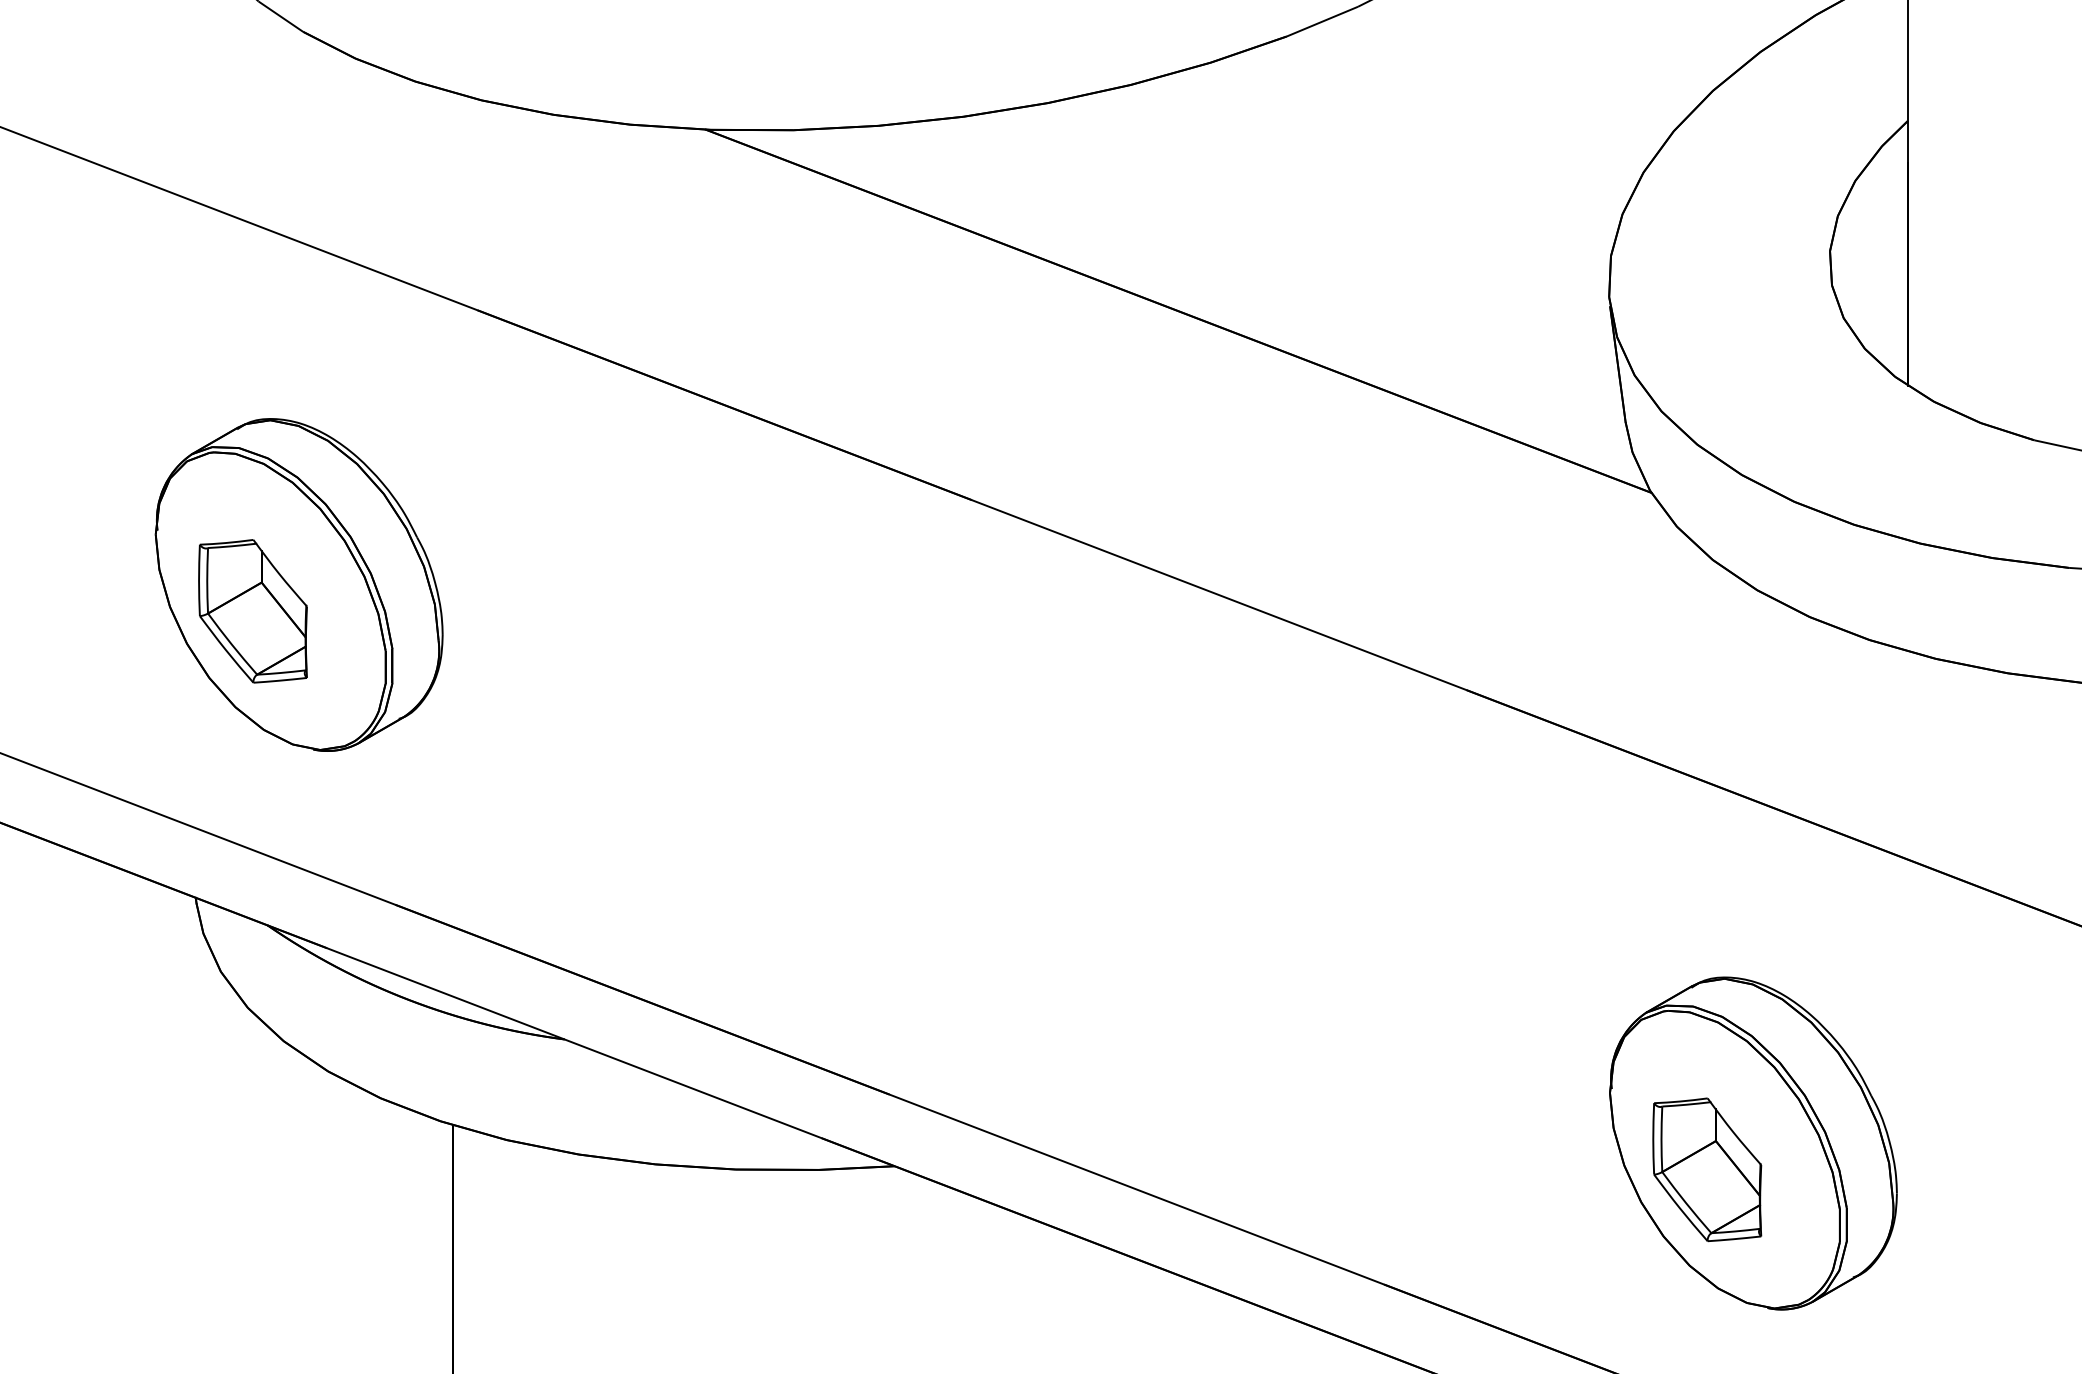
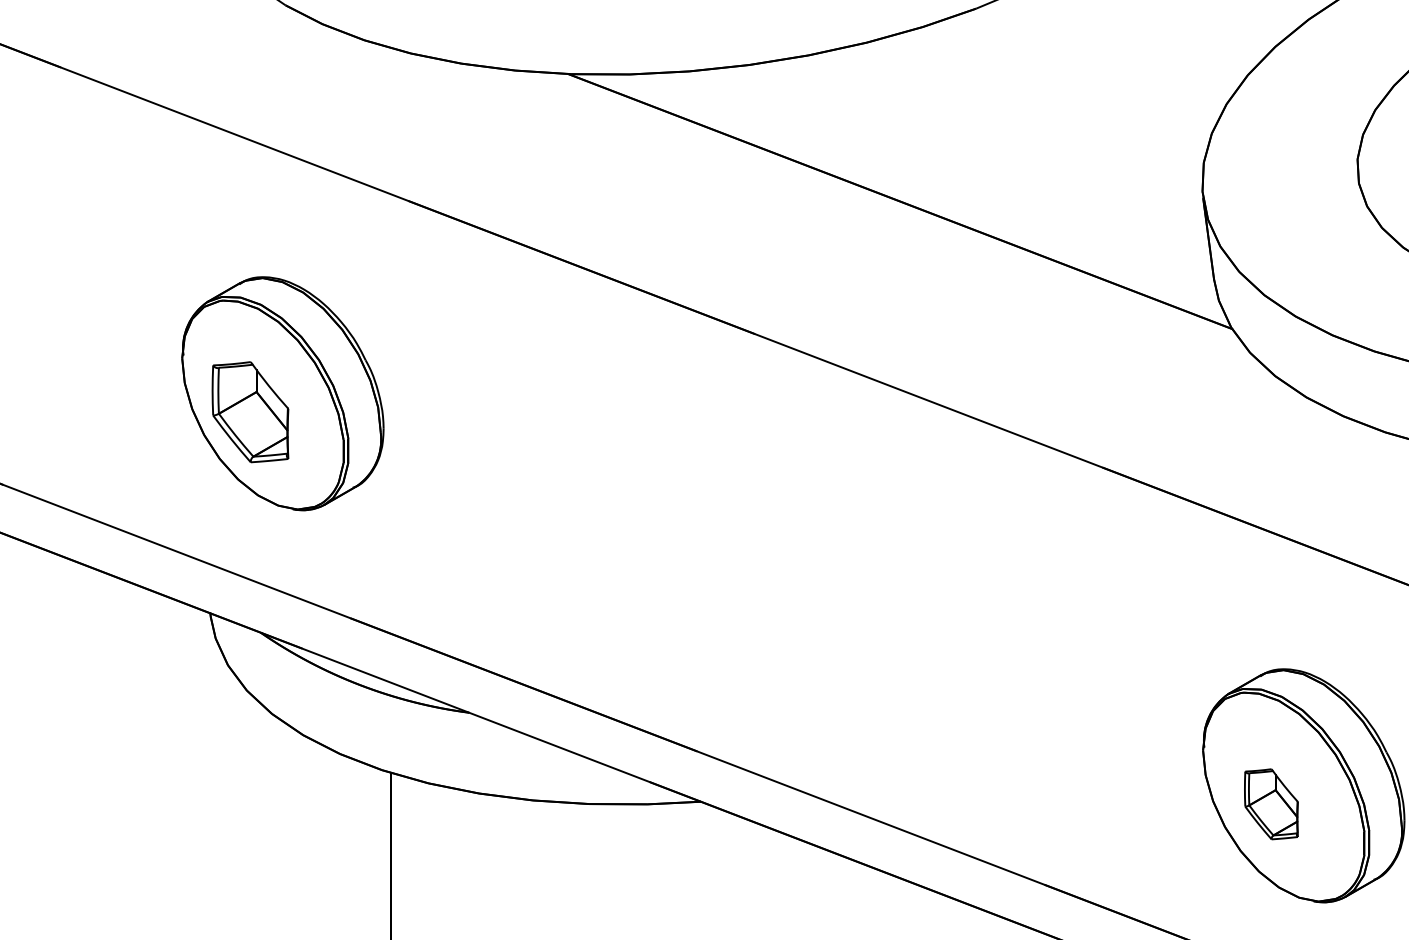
part: (1707, 1169) -> (1271, 804), size x0.7

